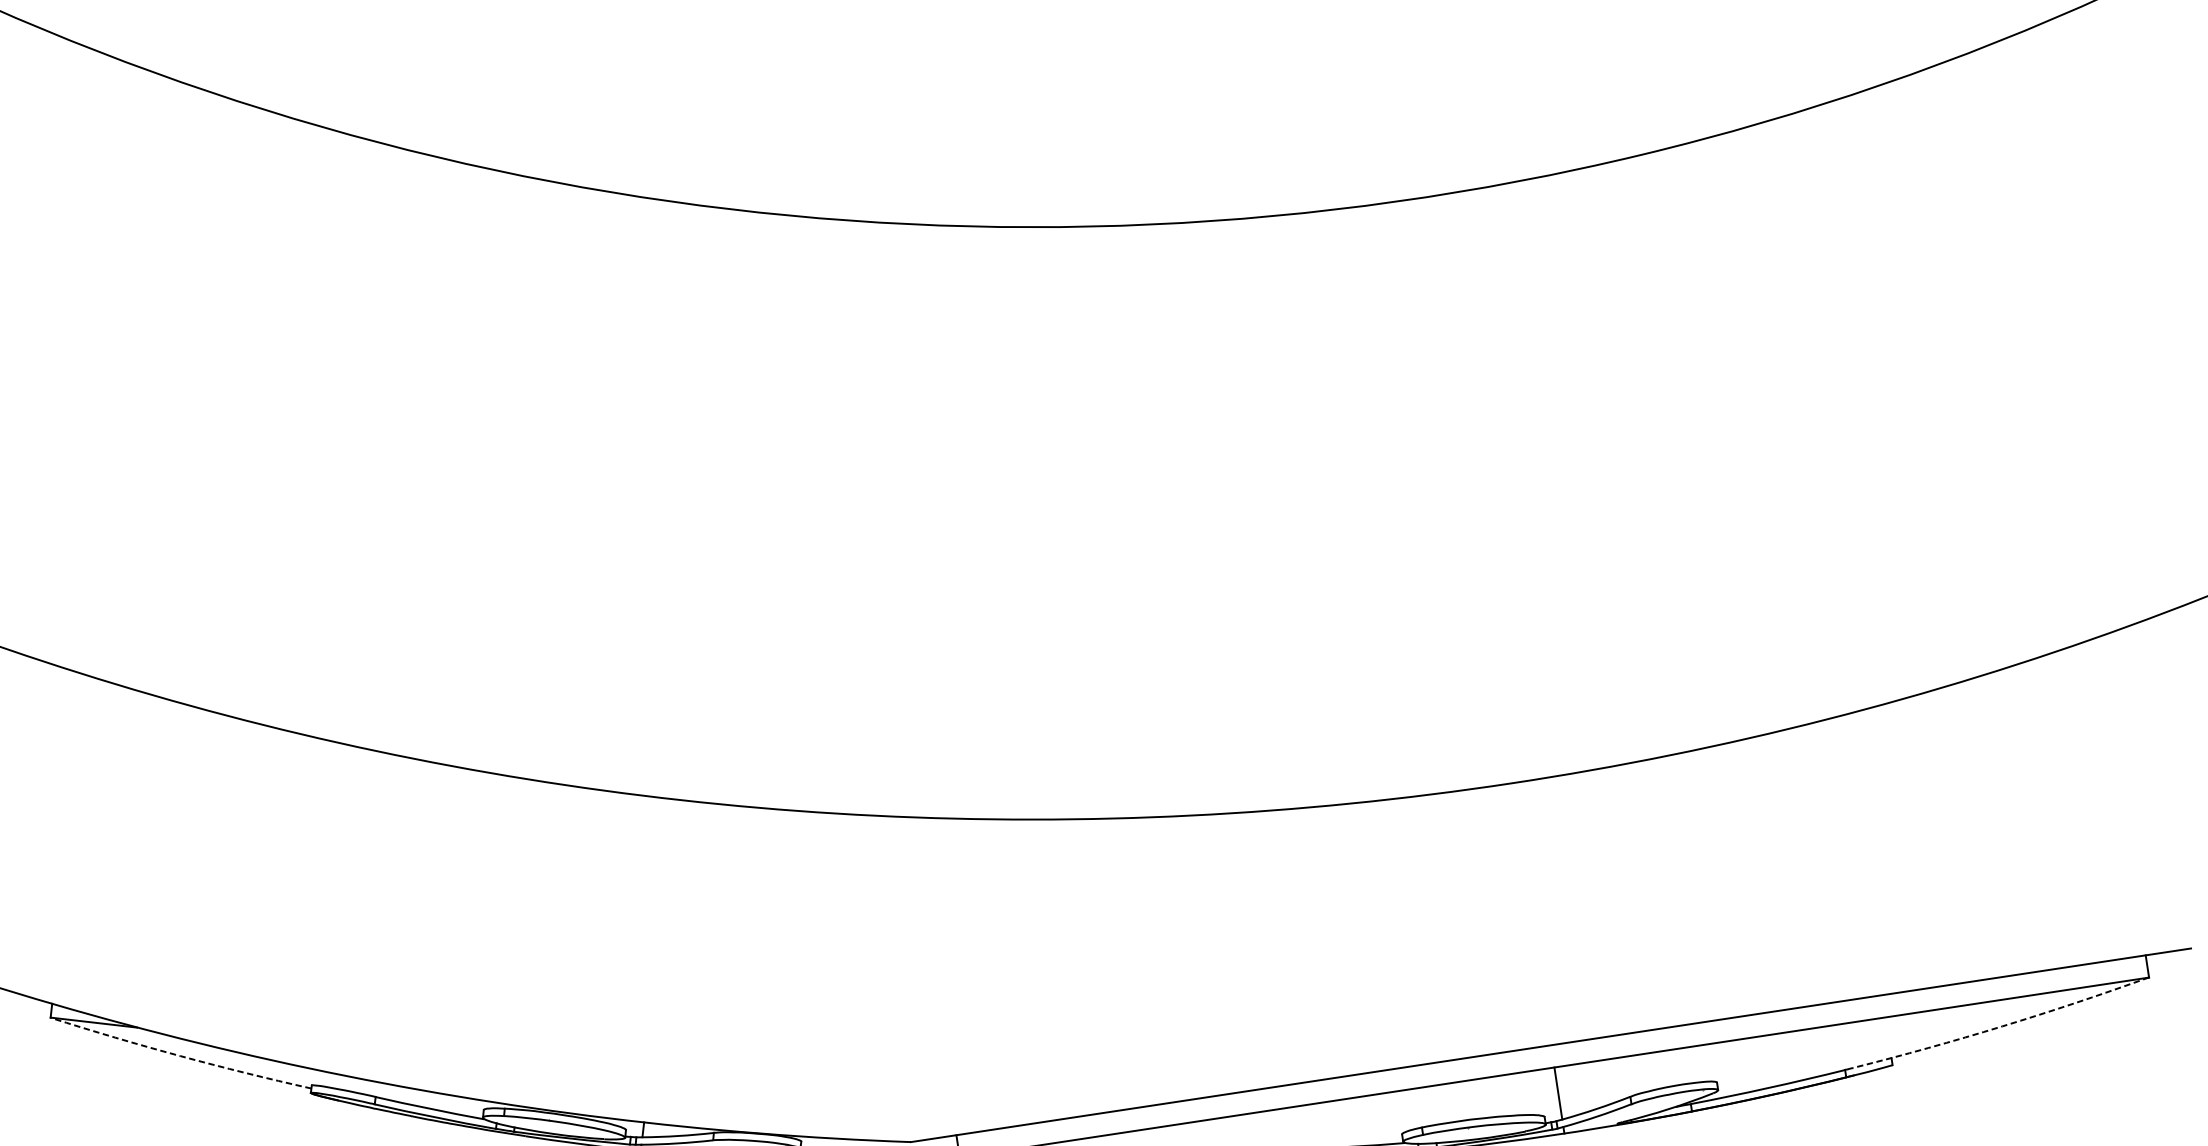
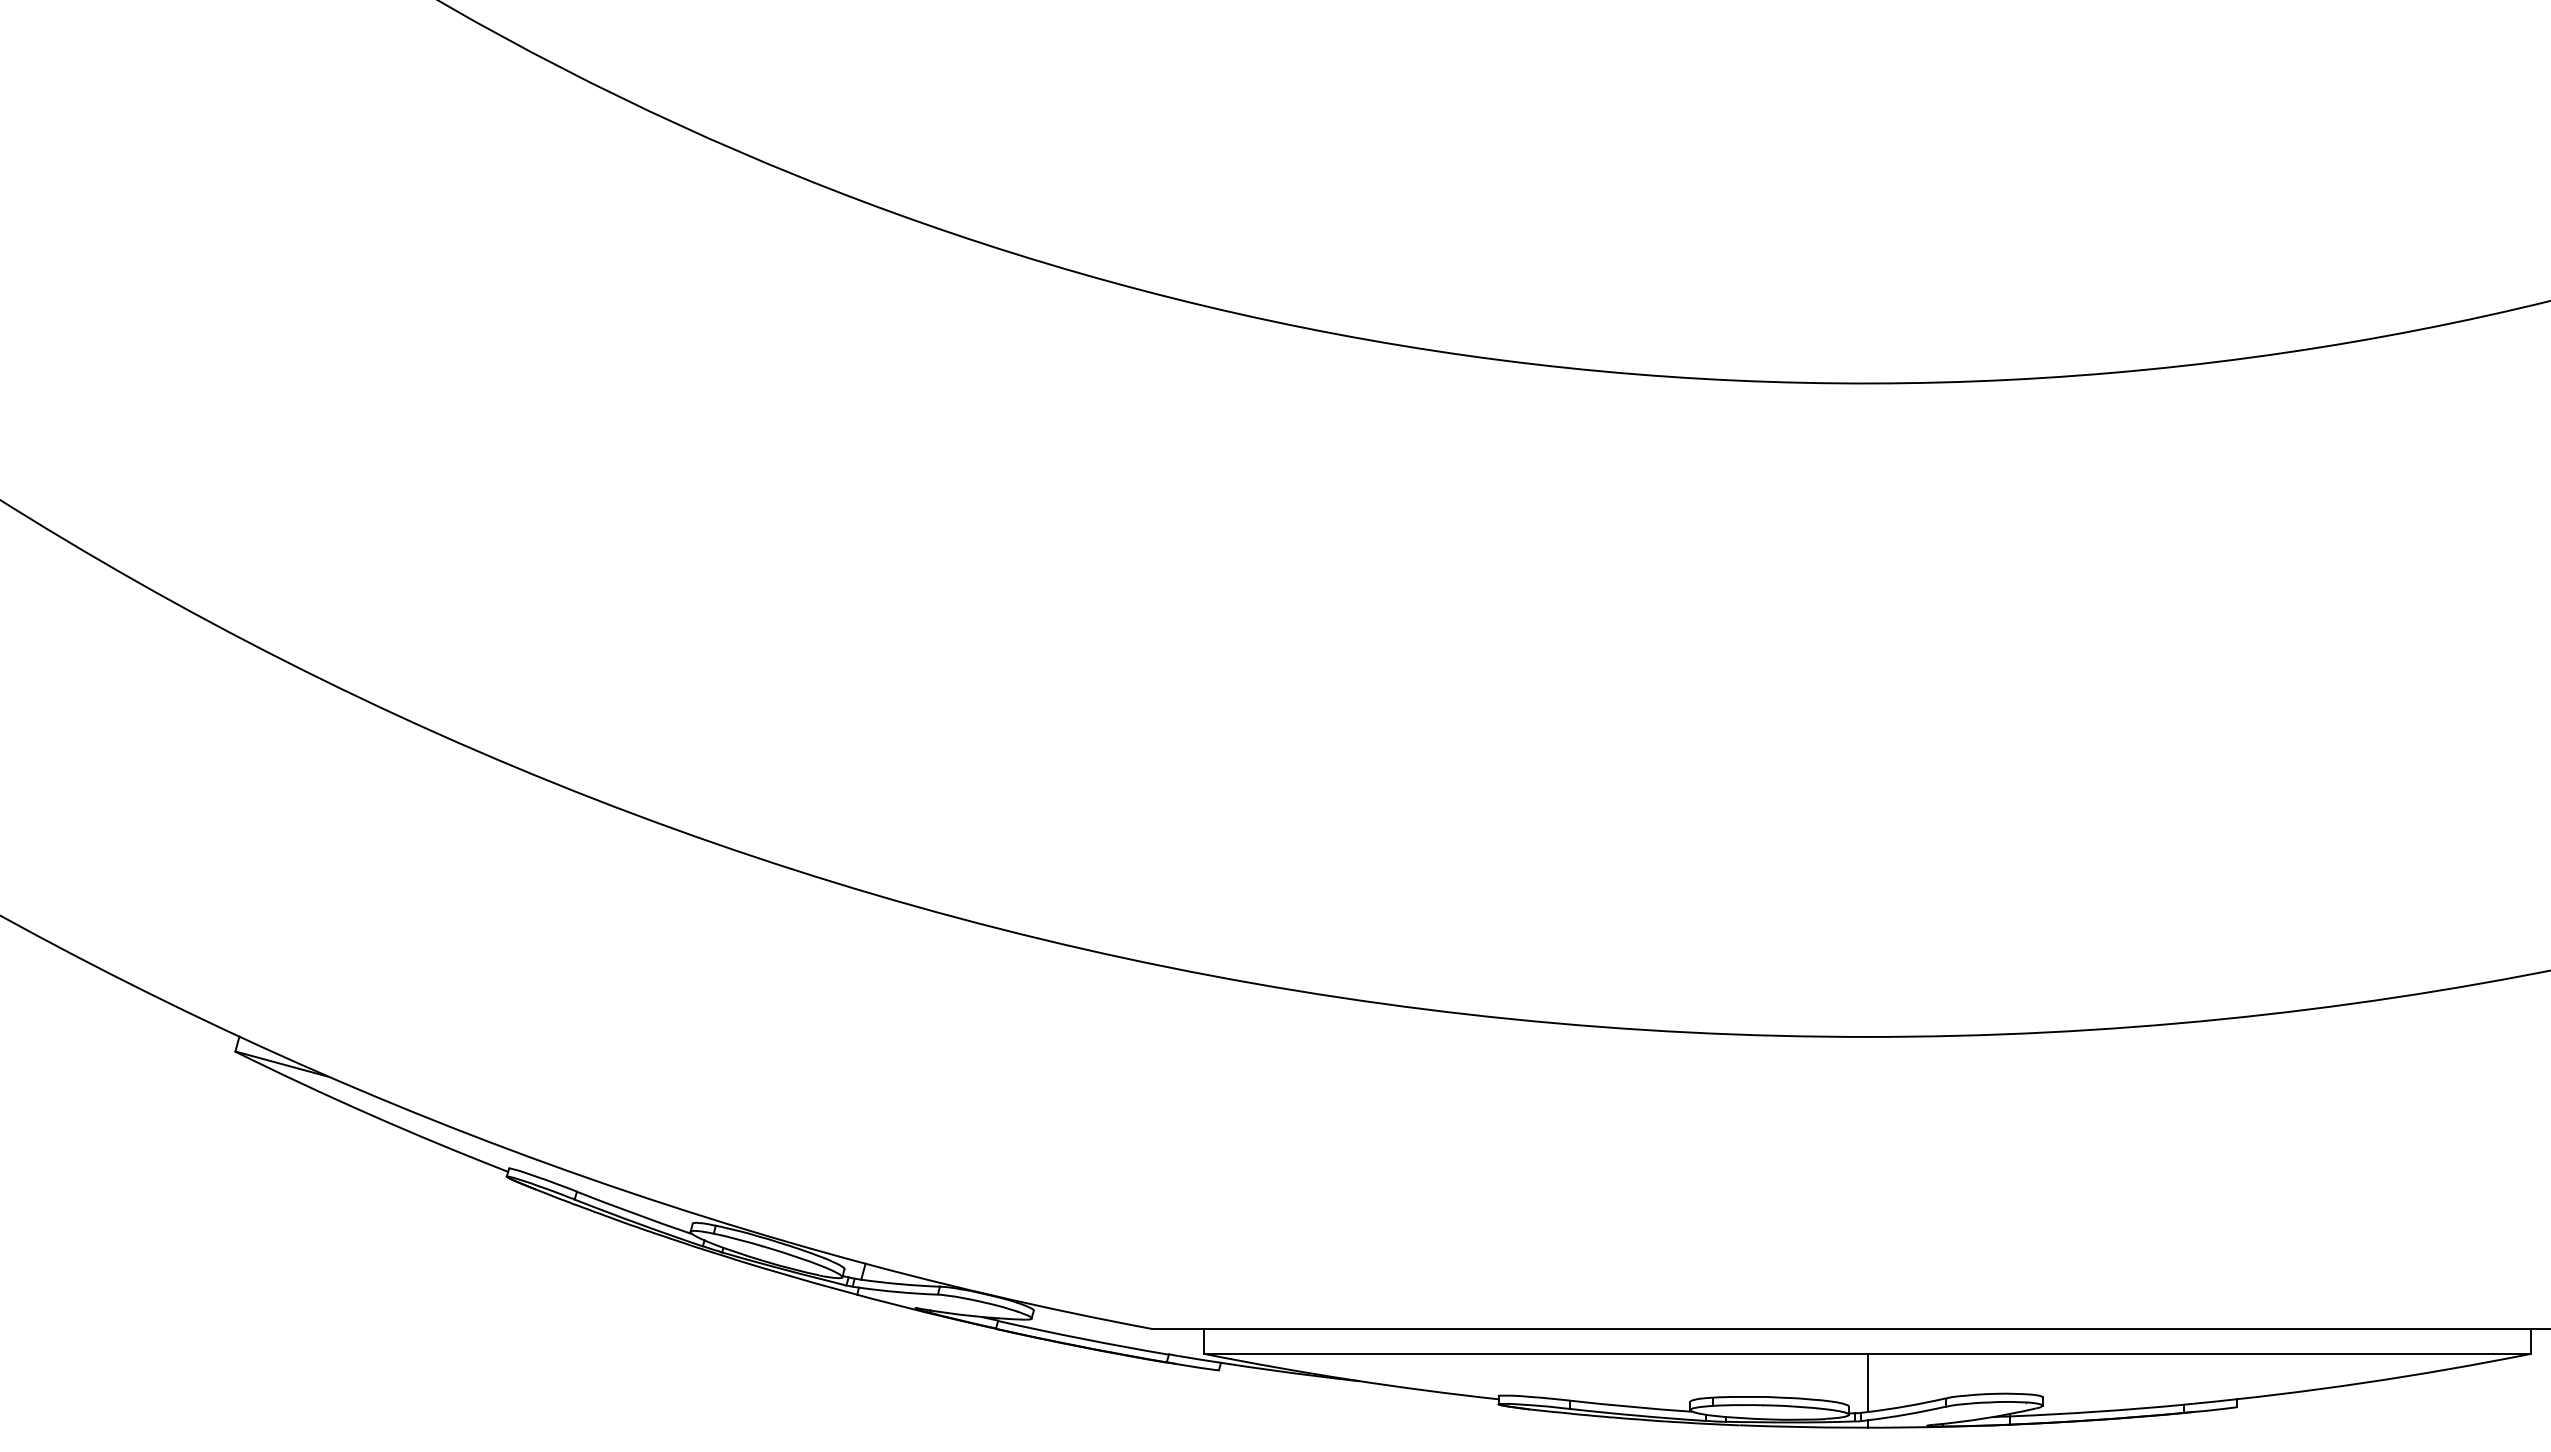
arc: (2002, 1026) -> (2363, 1383), dashed -> solid
arc: (180, 1055) -> (370, 1114), dashed -> solid

